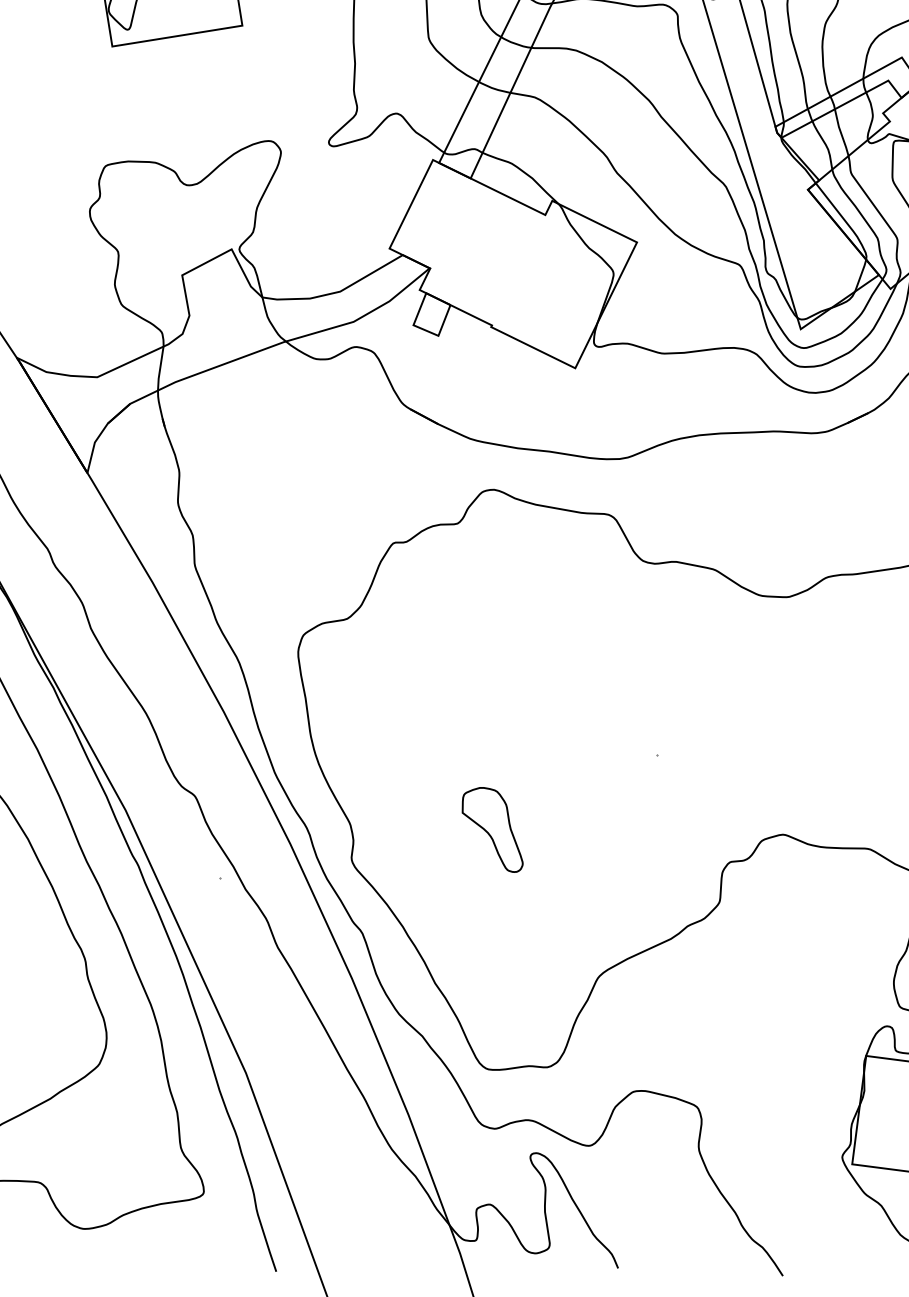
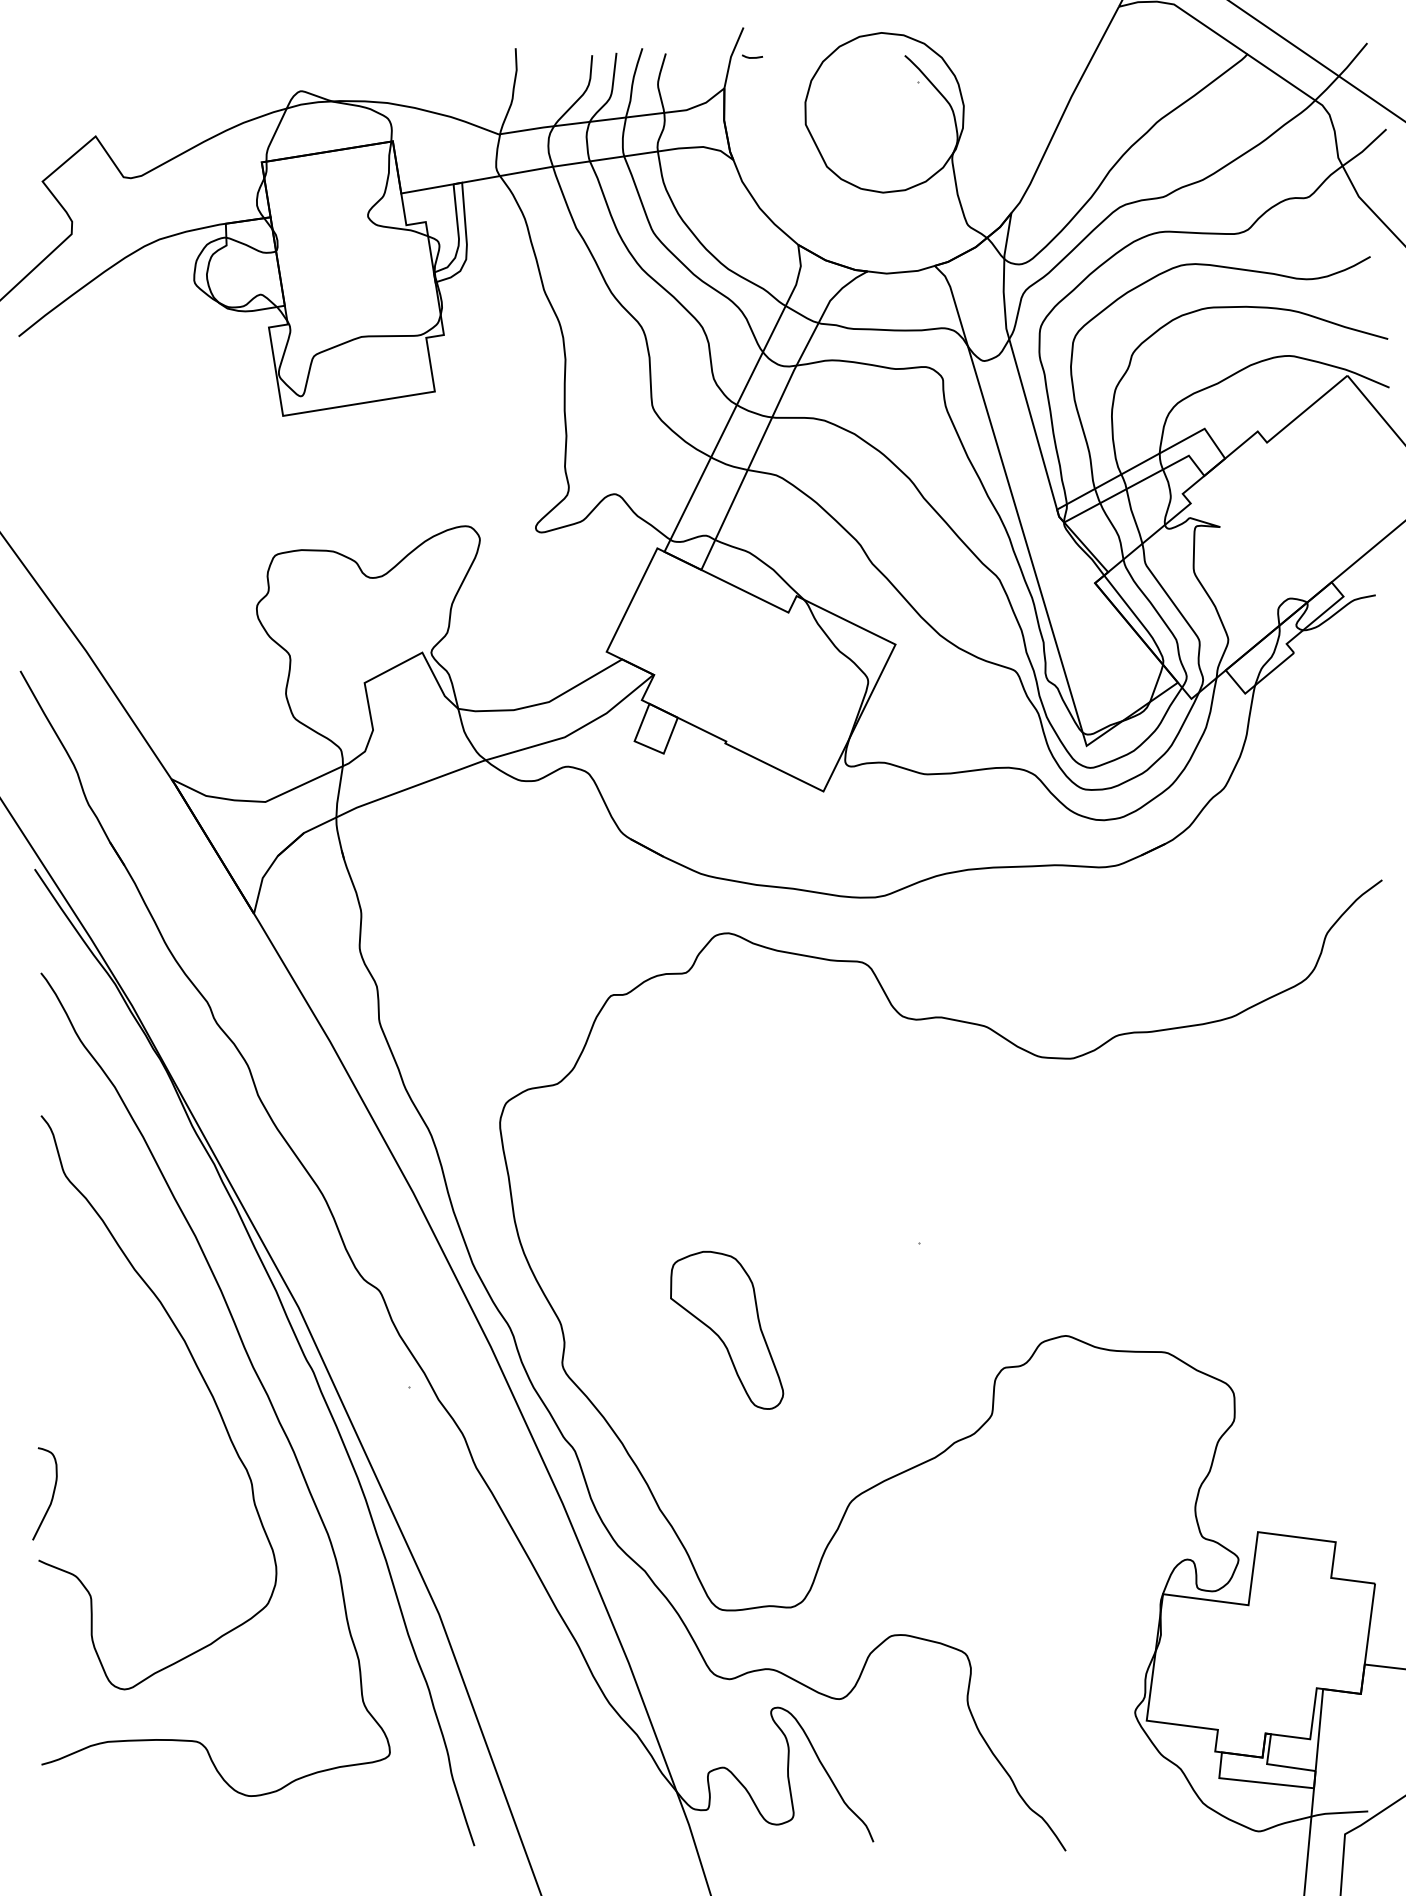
part: (492, 830) -> (726, 1330), size x1.6

